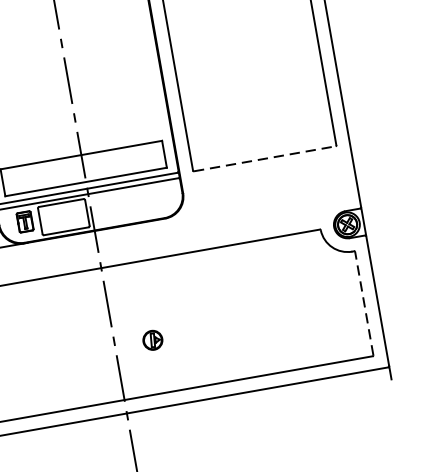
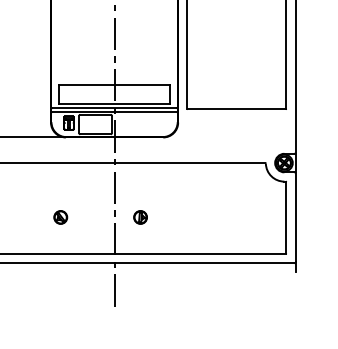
line: (264, 159) -> (236, 109), dashed -> solid
line: (364, 303) -> (286, 217), dashed -> solid
part: (36, 360) -> (60, 217), added

